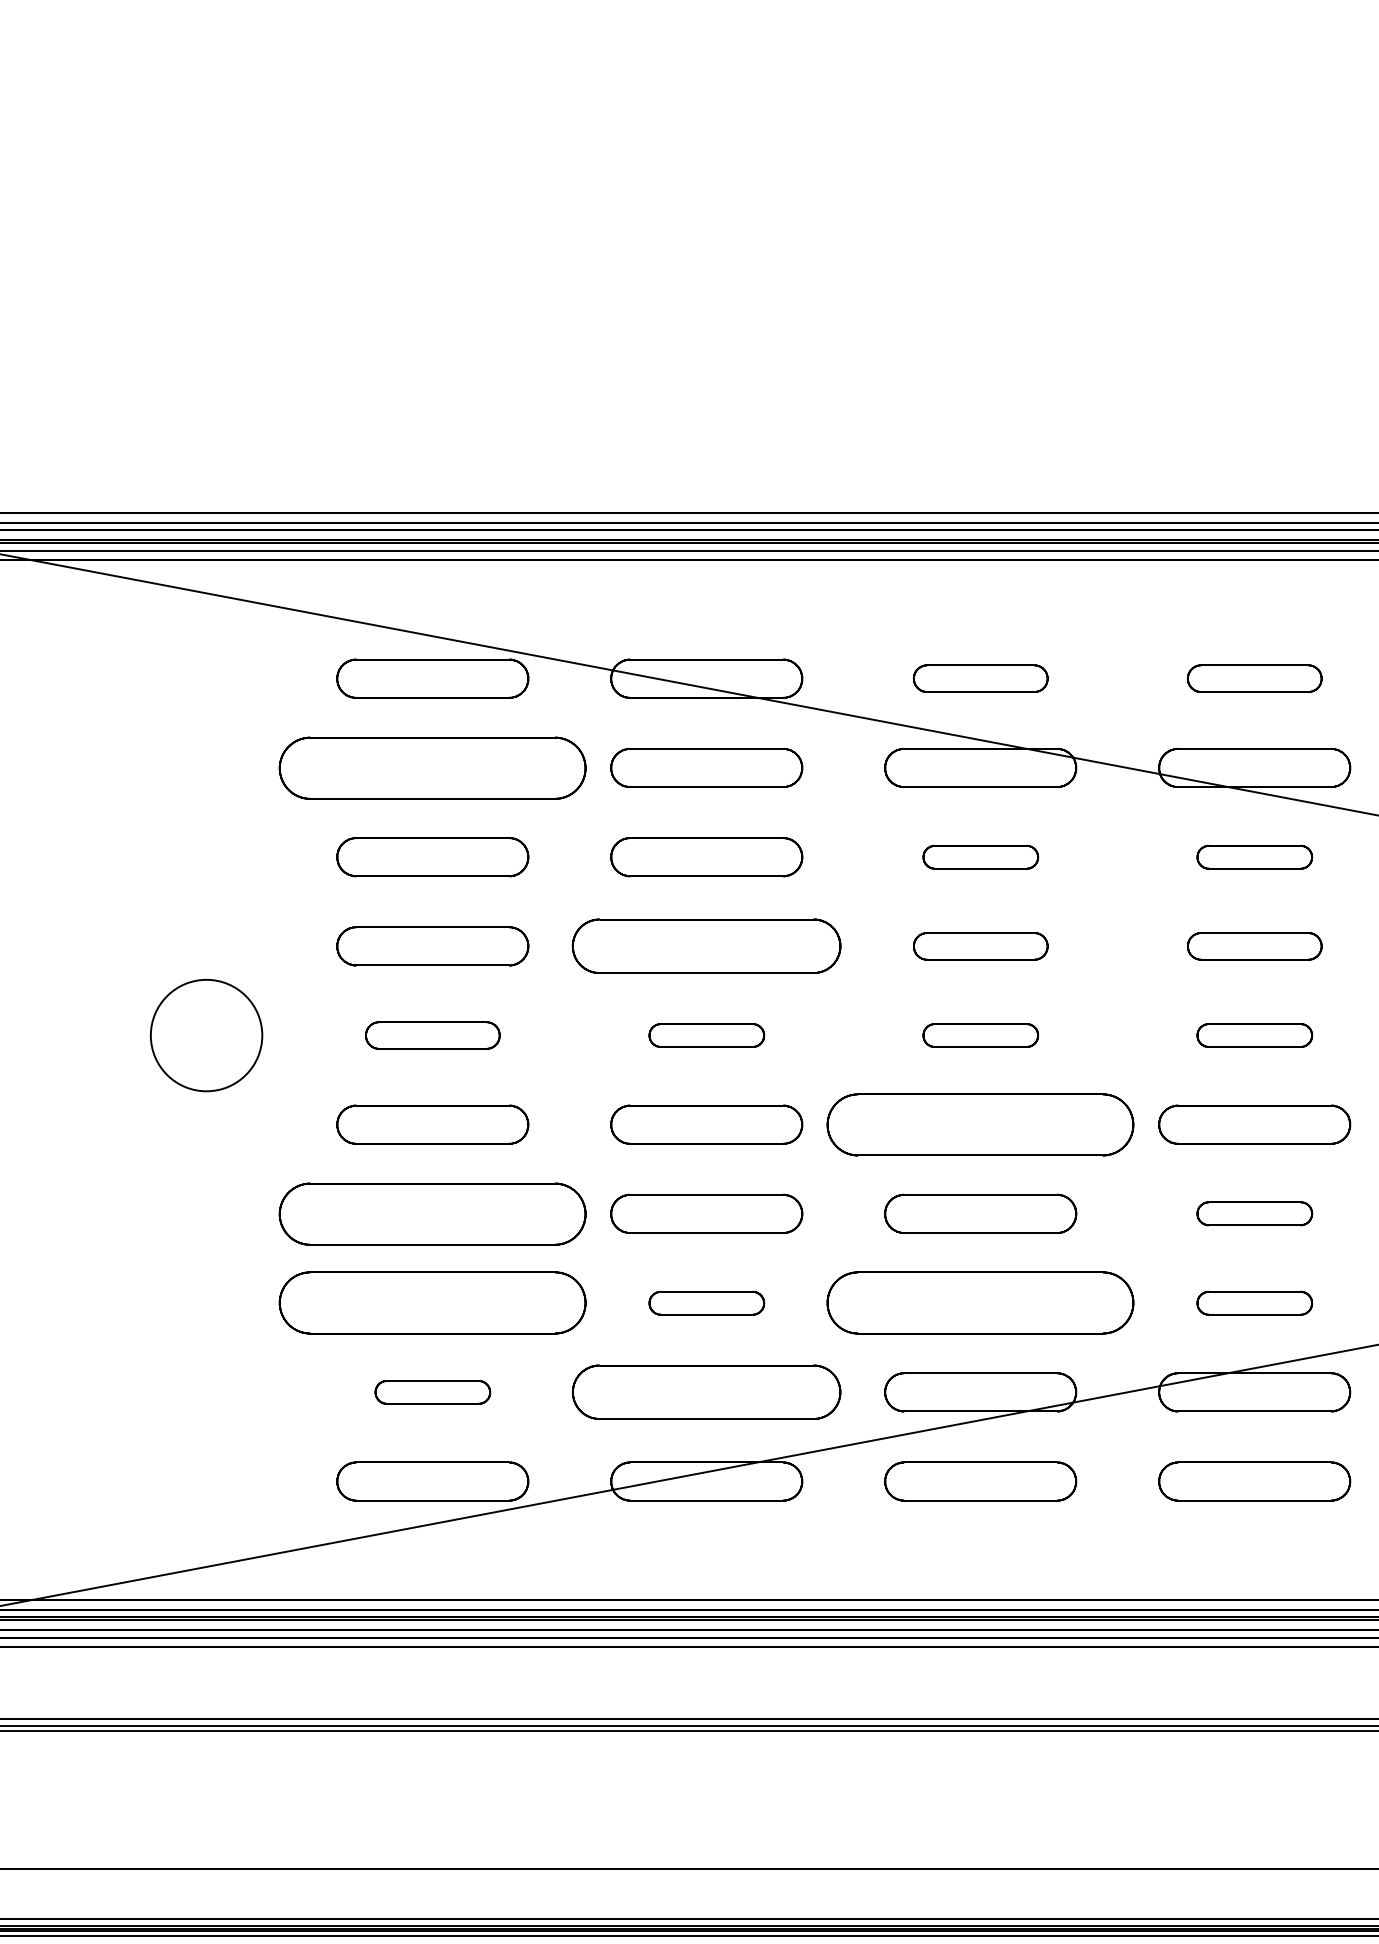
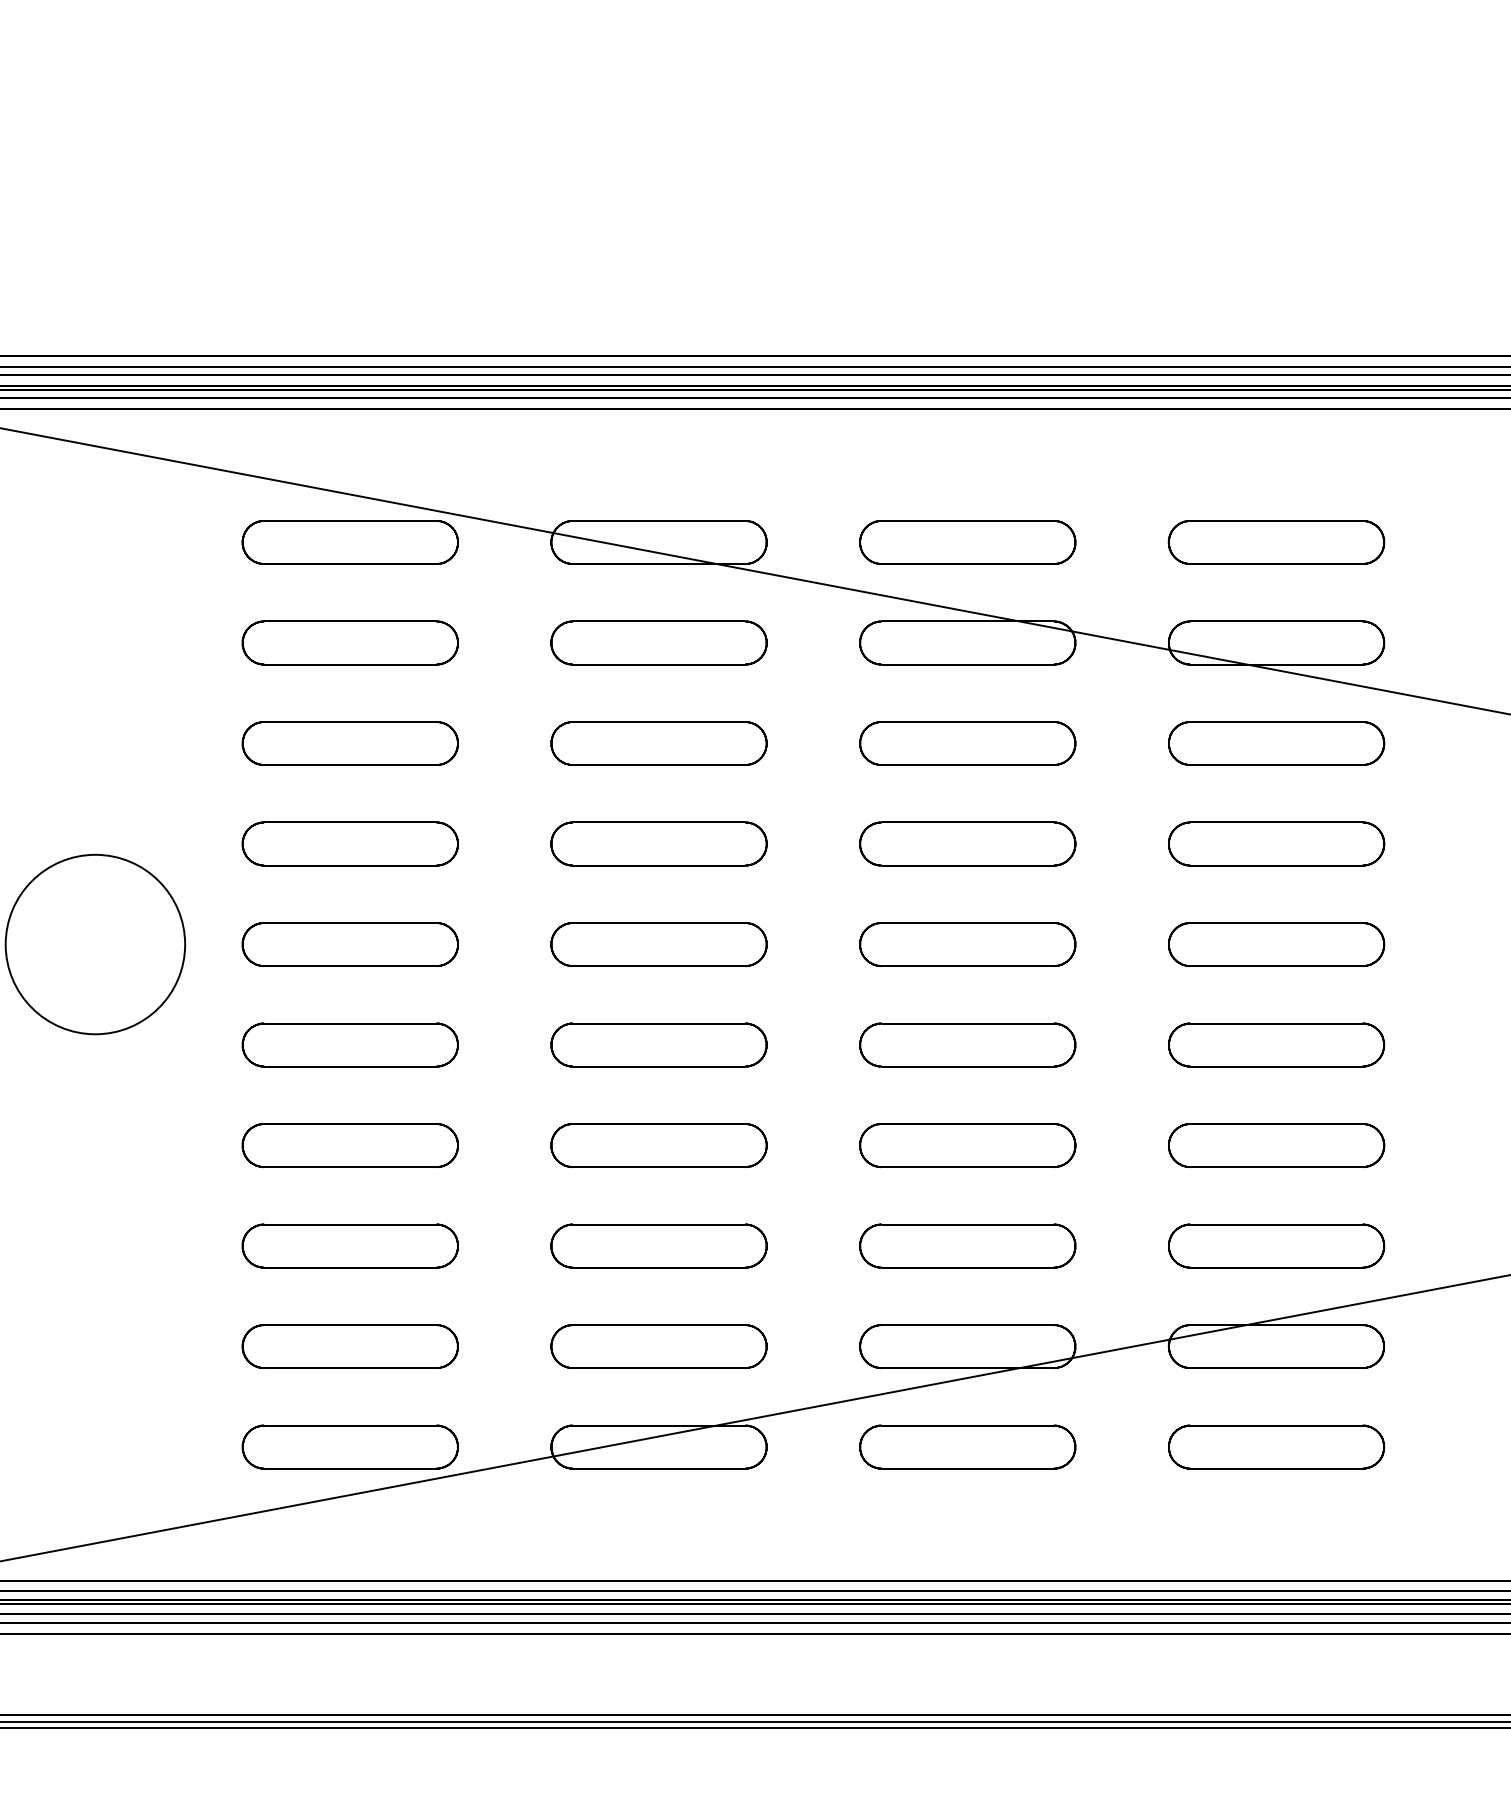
part: (980, 678) -> (967, 542), size x1.43
part: (1254, 678) -> (1276, 542), size x1.43
part: (432, 767) -> (350, 642), size x0.62
part: (980, 857) -> (967, 743), size x1.67
part: (1254, 857) -> (1276, 743), size x1.67
part: (706, 946) -> (658, 844), size x0.71
part: (980, 946) -> (967, 844), size x1.43
part: (1254, 946) -> (1276, 844), size x1.43
circle: (206, 1035) -> (95, 944), size x1.43
part: (432, 1035) -> (350, 944), size x1.43
part: (706, 1035) -> (658, 944), size x1.67
part: (980, 1035) -> (967, 944), size x1.67
part: (1254, 1035) -> (1276, 944), size x1.67
part: (980, 1124) -> (967, 1044), size x0.62
part: (432, 1213) -> (350, 1145), size x0.62
part: (1254, 1213) -> (1276, 1145), size x1.67
part: (432, 1303) -> (350, 1246), size x0.62
part: (706, 1303) -> (658, 1246), size x1.67
part: (980, 1303) -> (967, 1246), size x0.62
part: (1254, 1303) -> (1276, 1246), size x1.67
part: (432, 1392) -> (350, 1346), size x1.67
part: (706, 1392) -> (658, 1346), size x0.71

